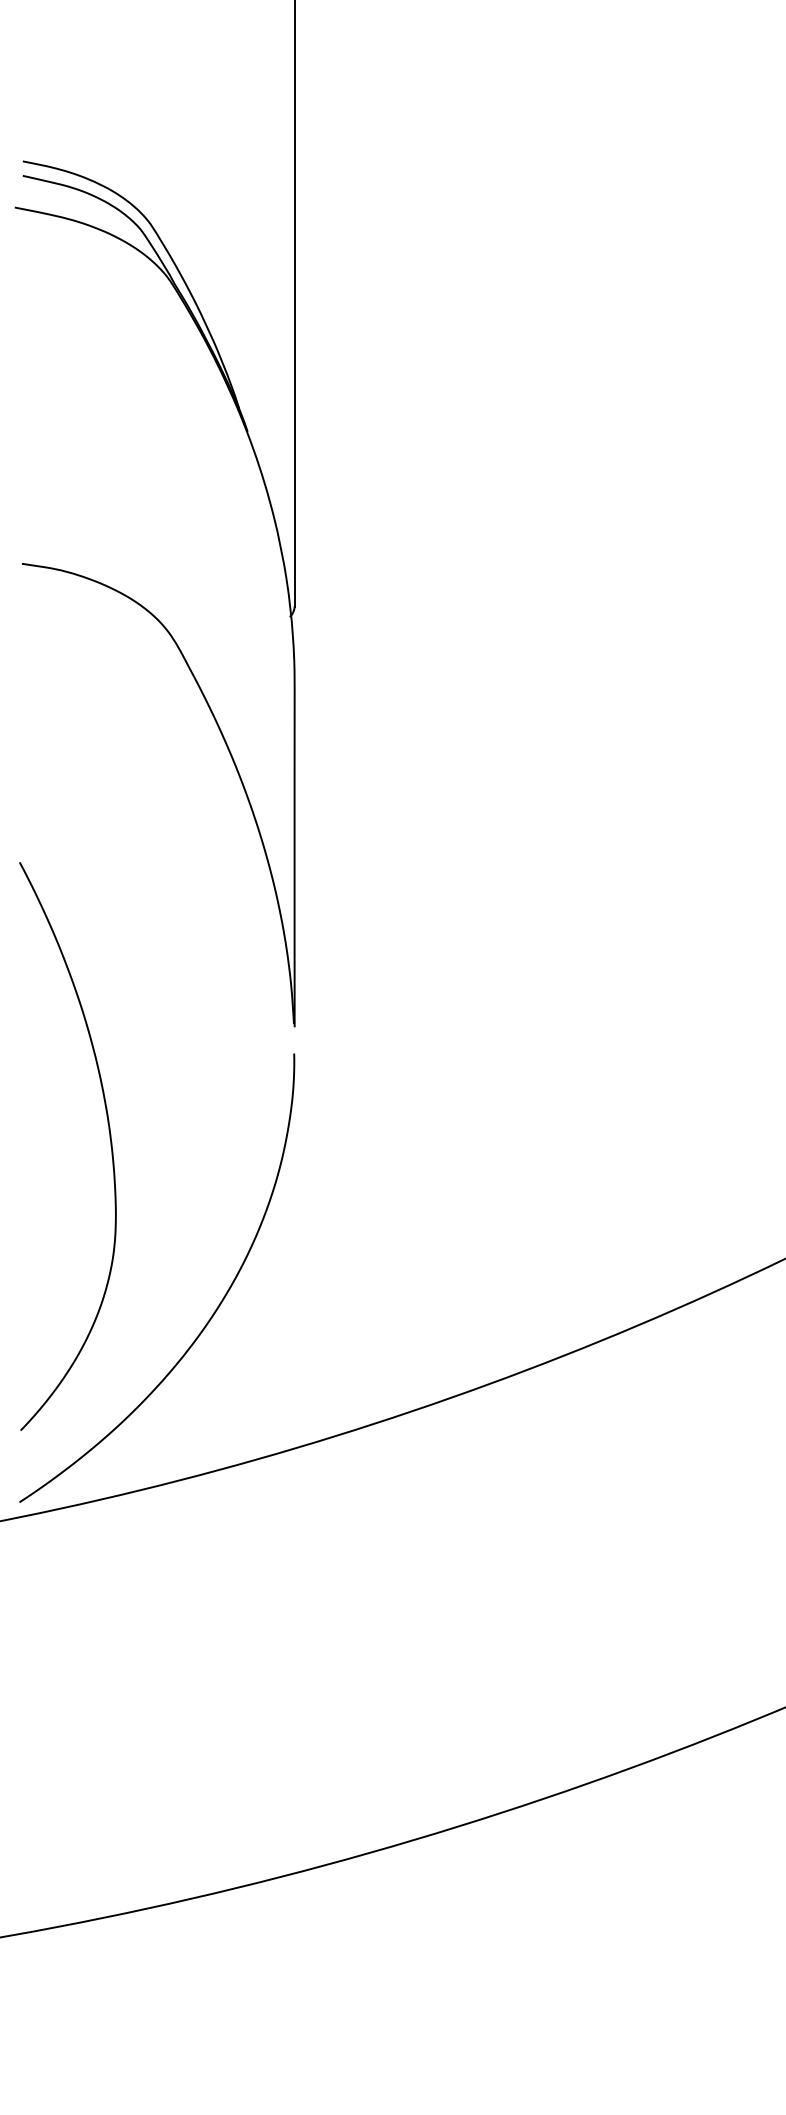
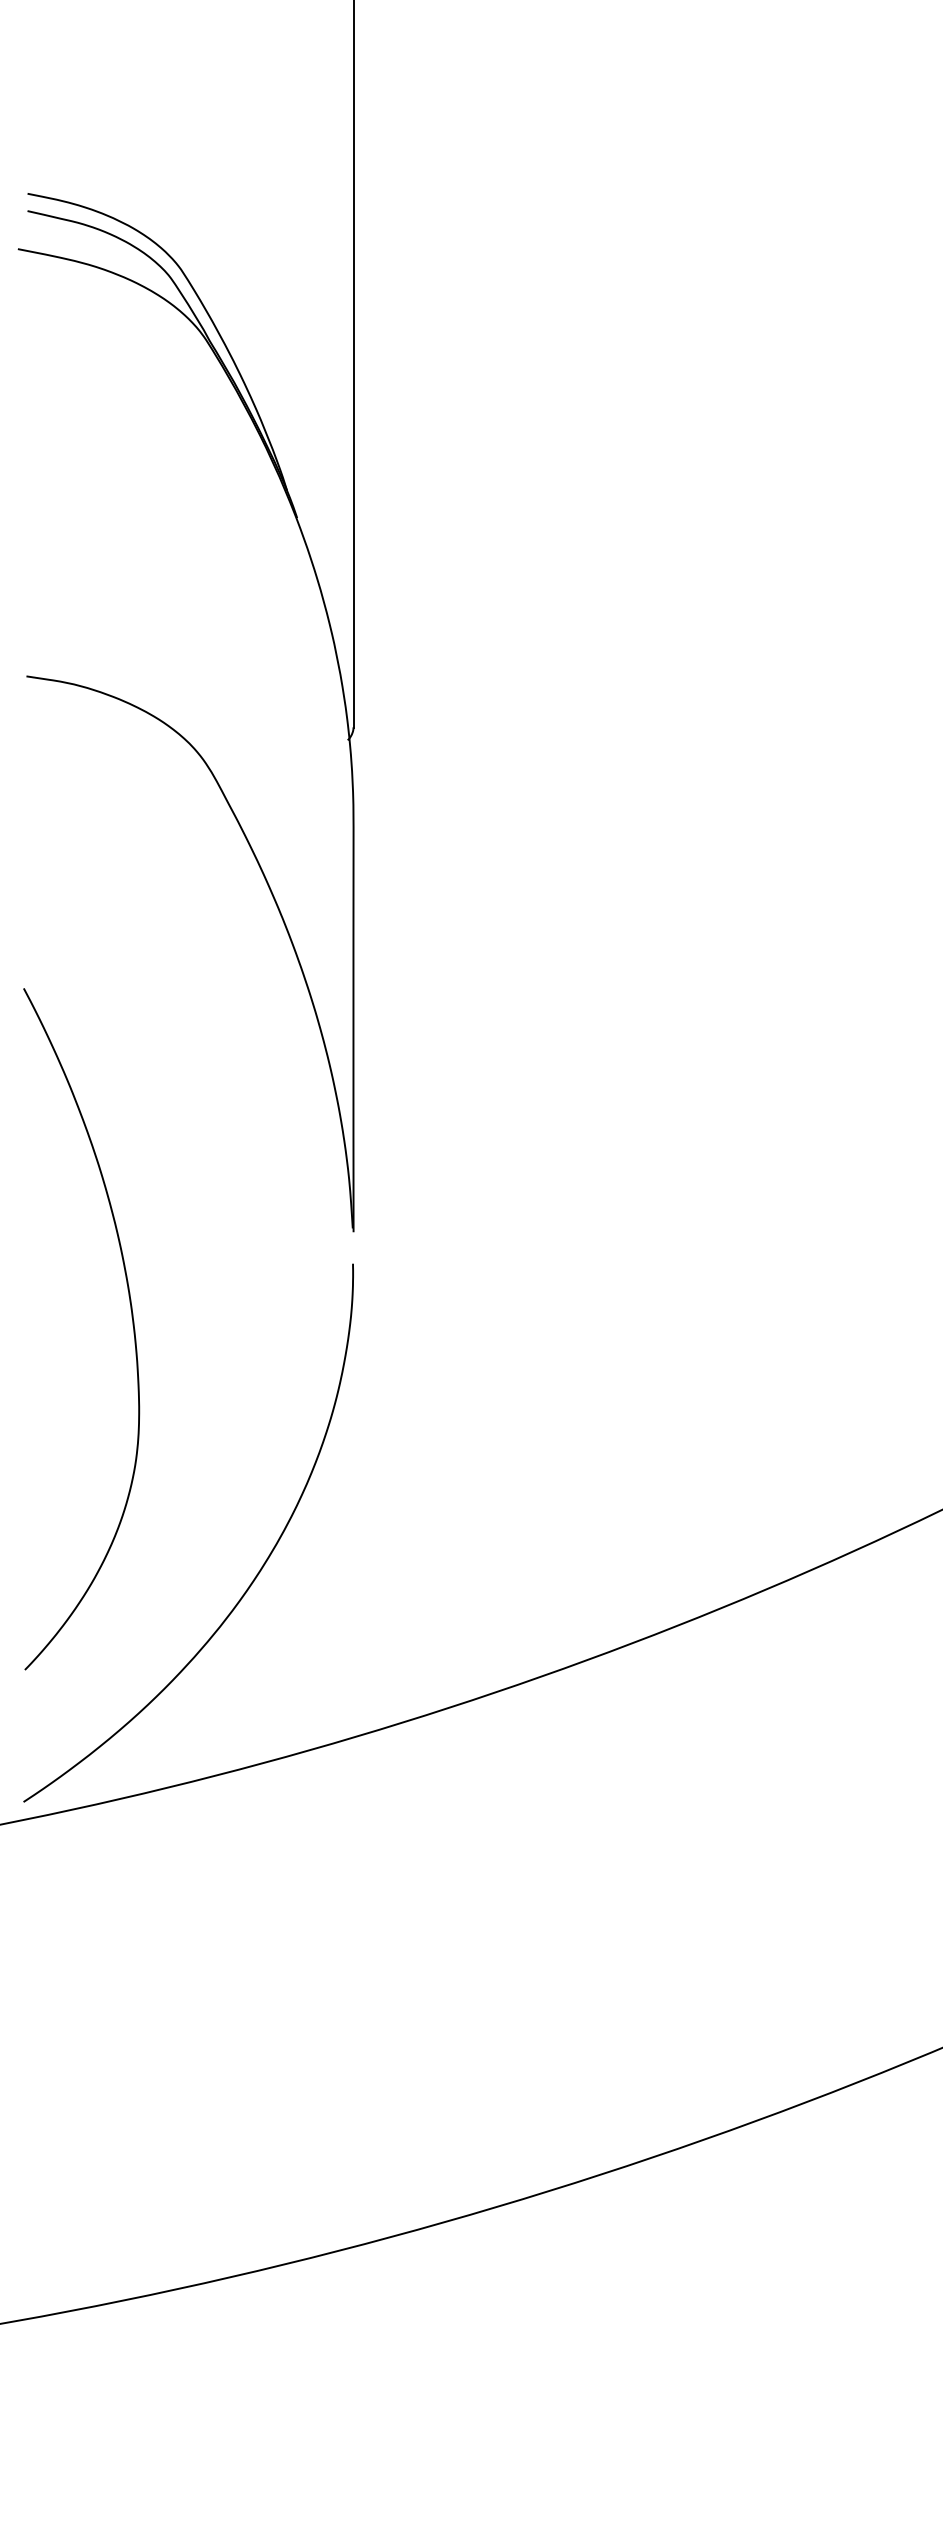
curve: (110, 1143) -> (132, 1325), moved

